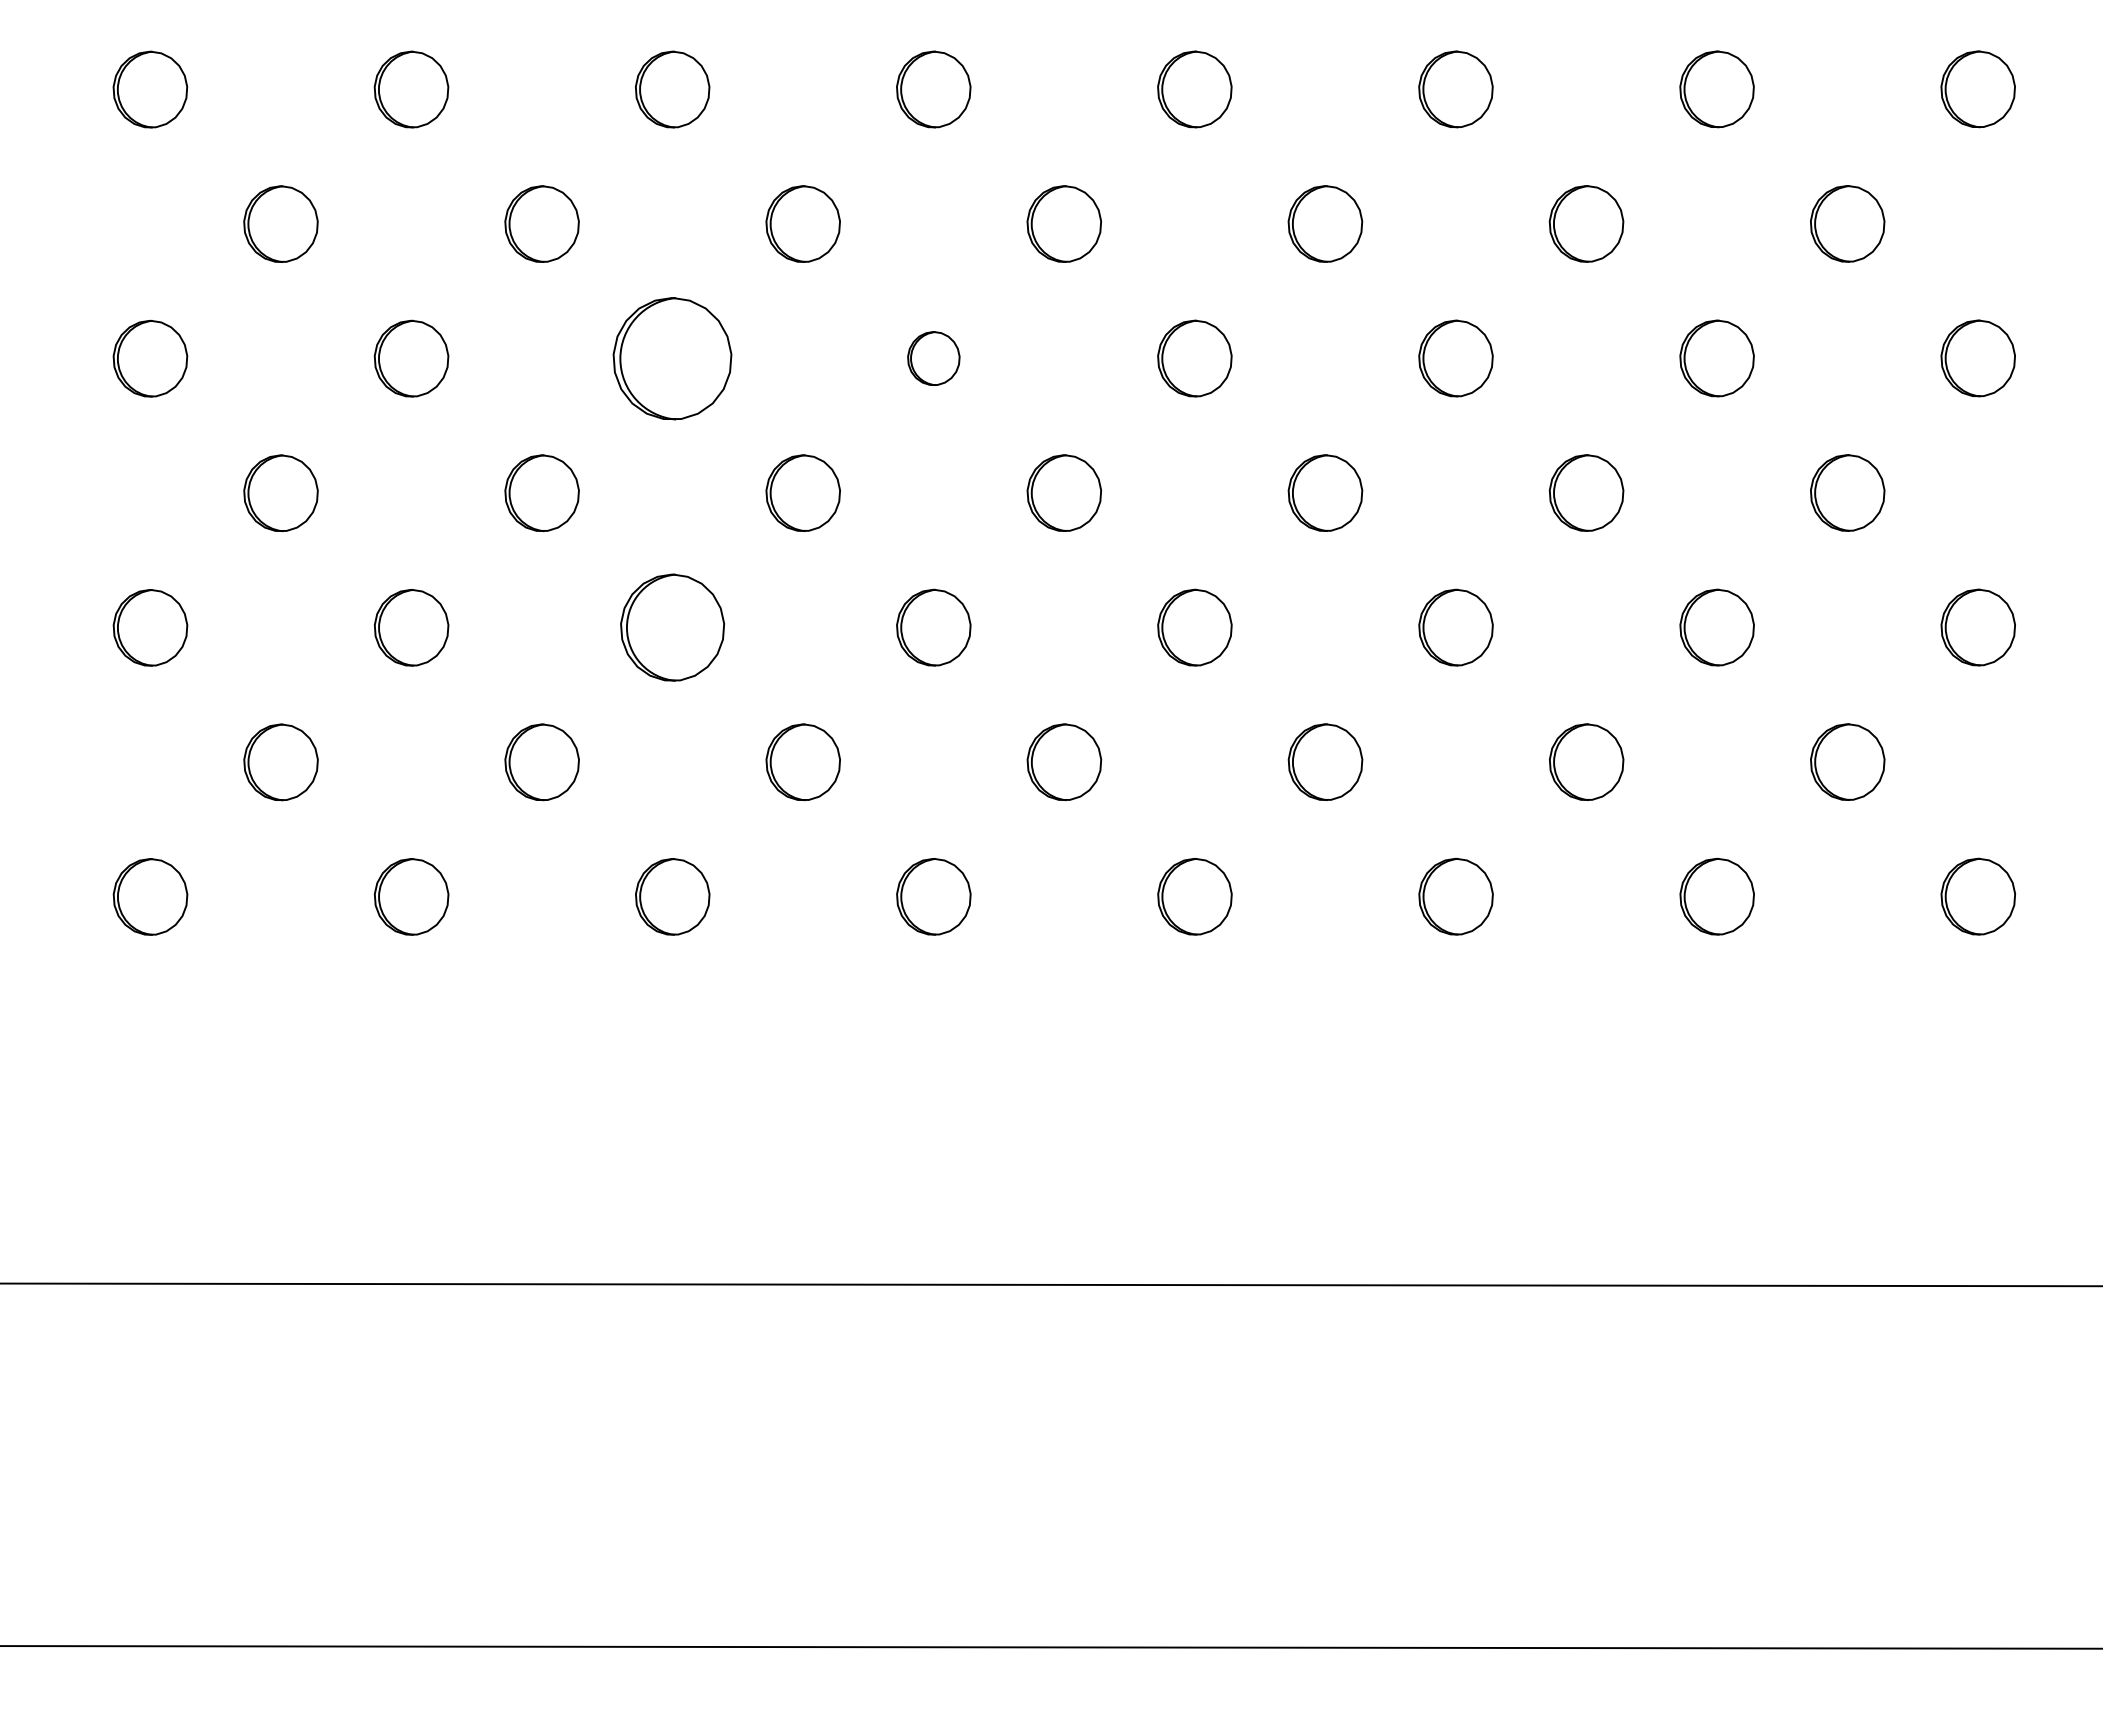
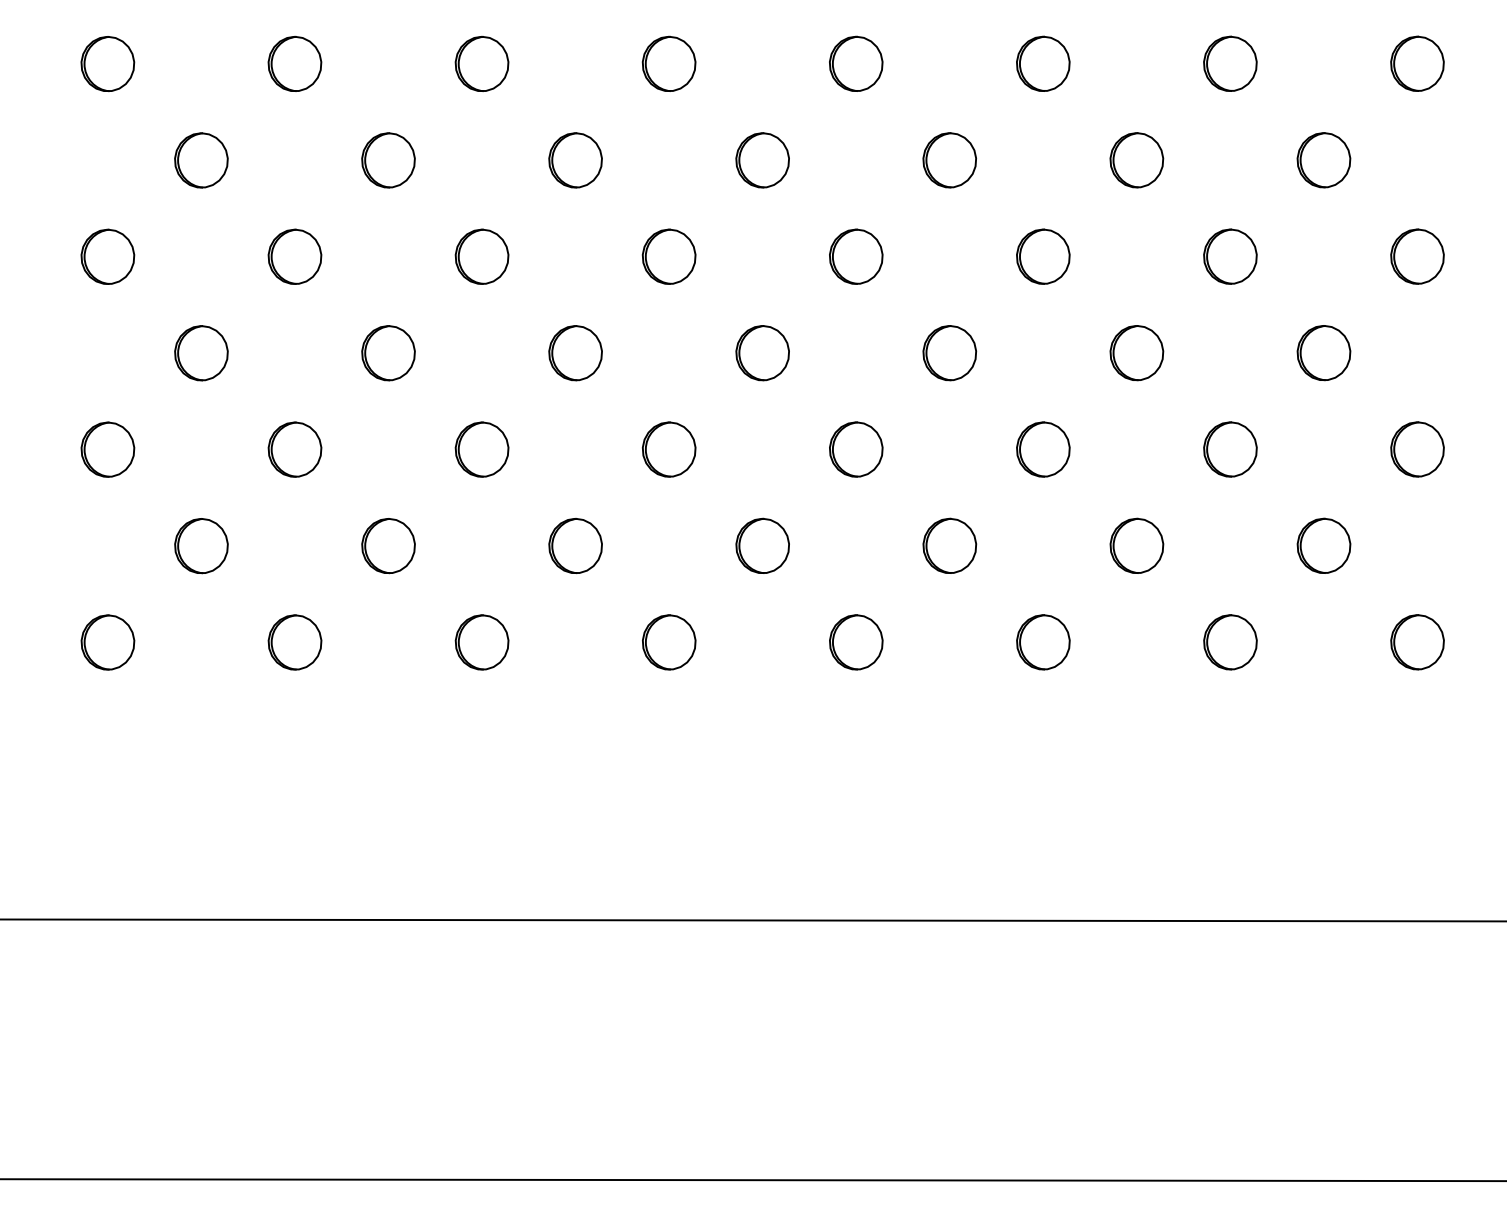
part: (672, 358) -> (481, 256), size x0.62
part: (933, 358) -> (668, 256), size x1.43
part: (672, 627) -> (481, 449), size x0.71

